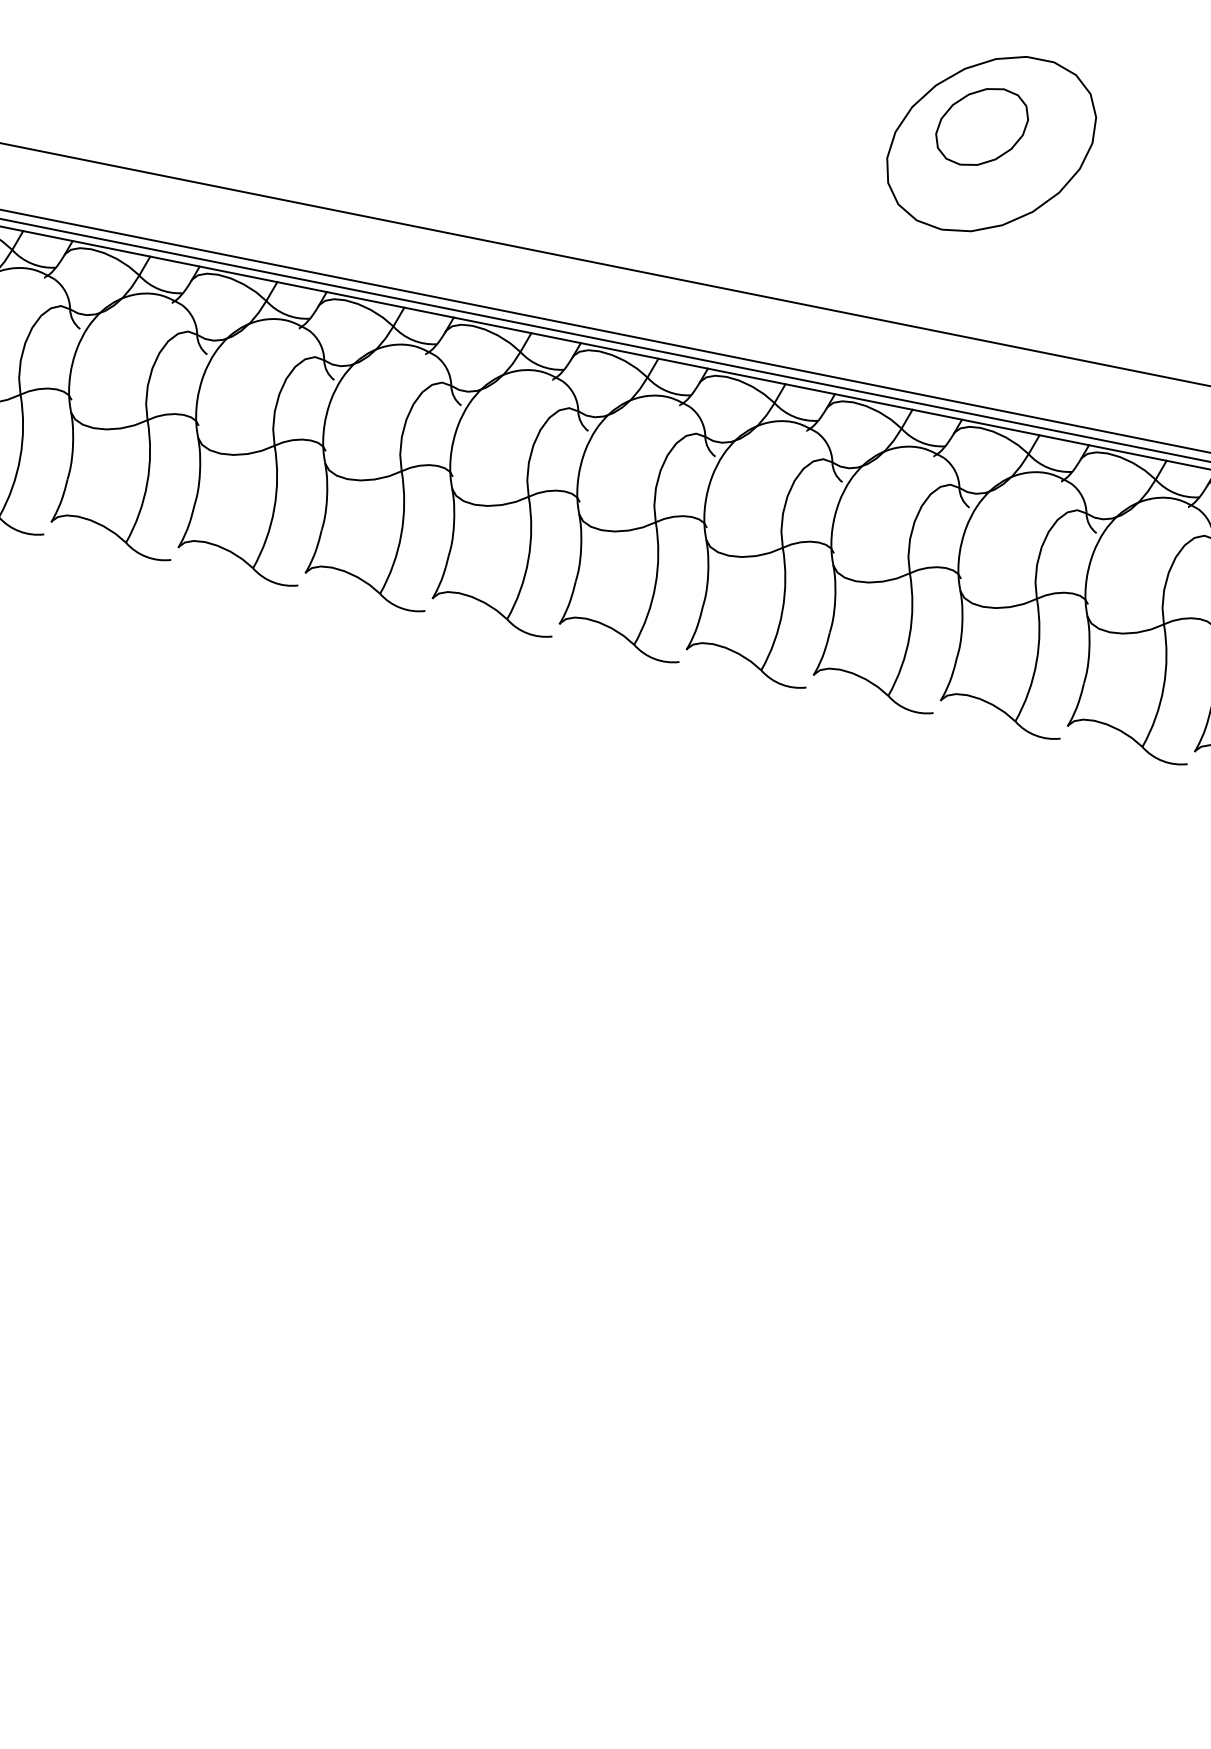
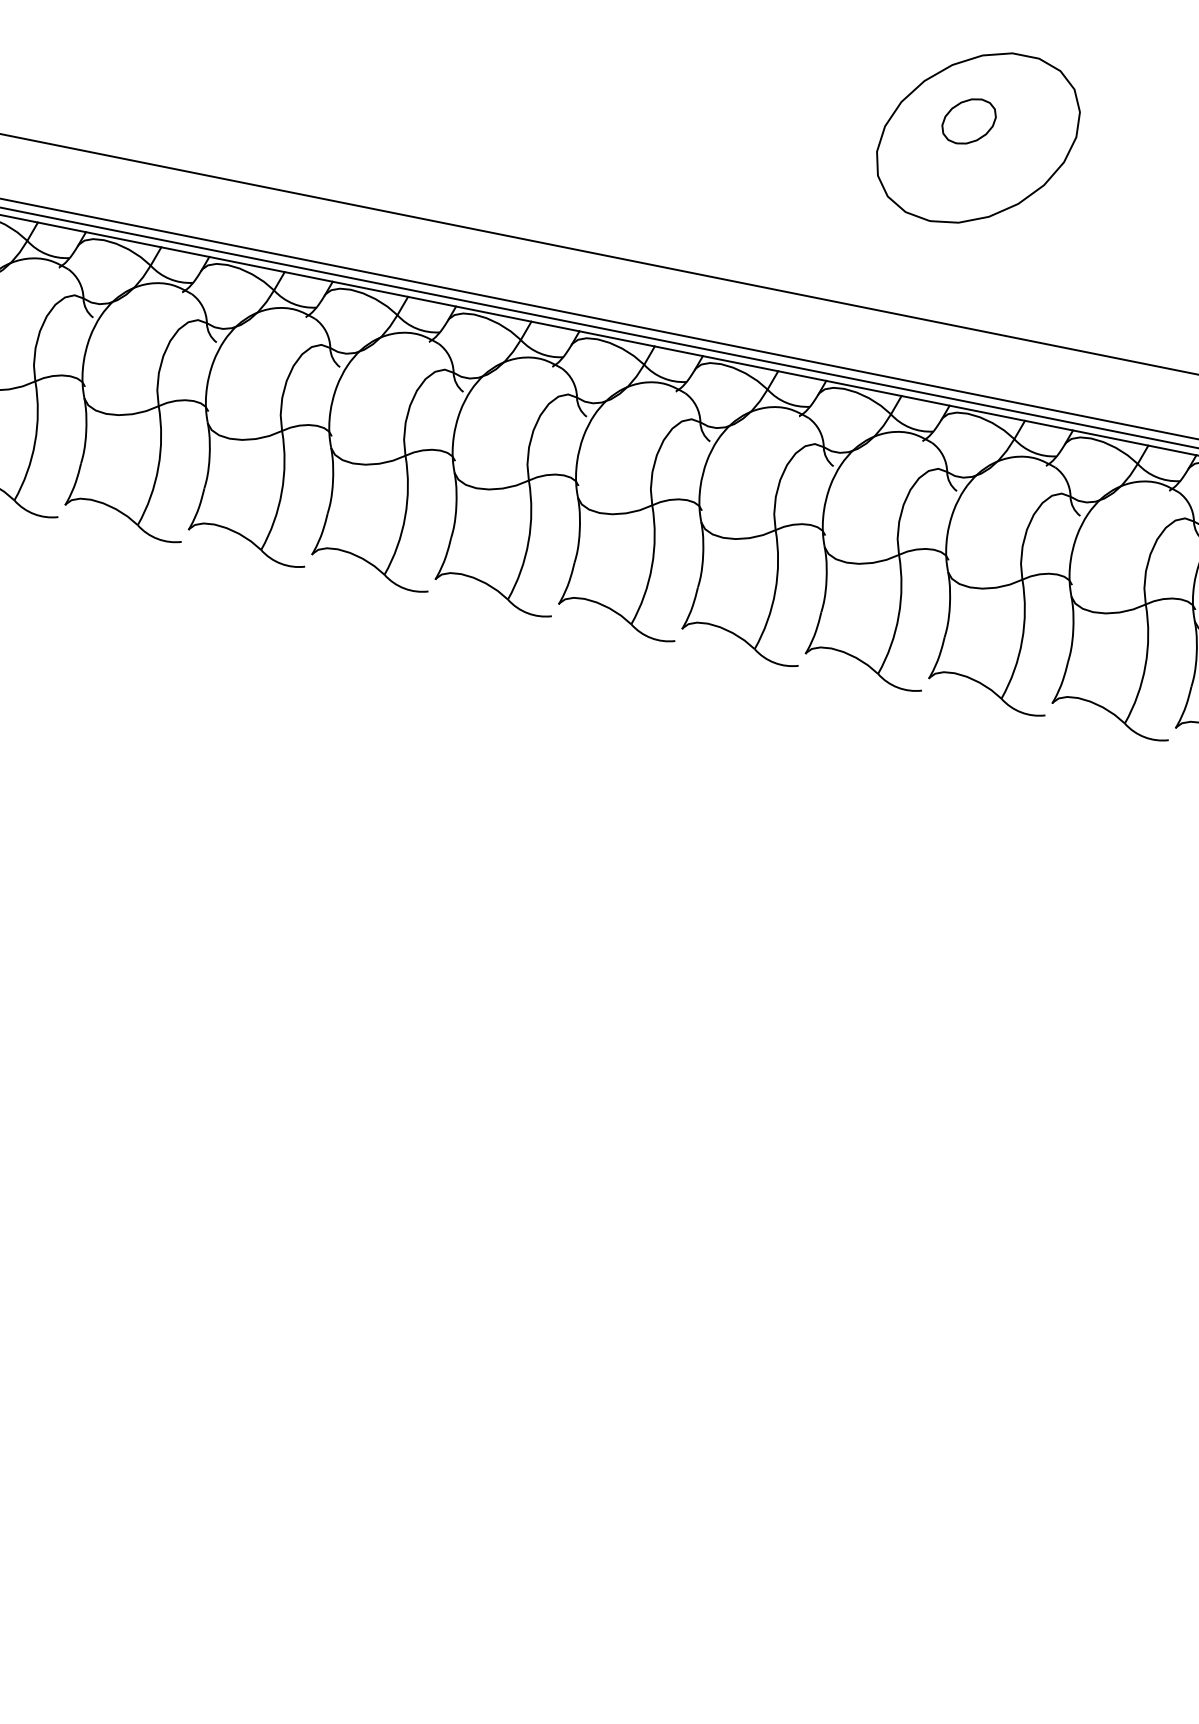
part: (981, 127) -> (968, 121), size x0.6

